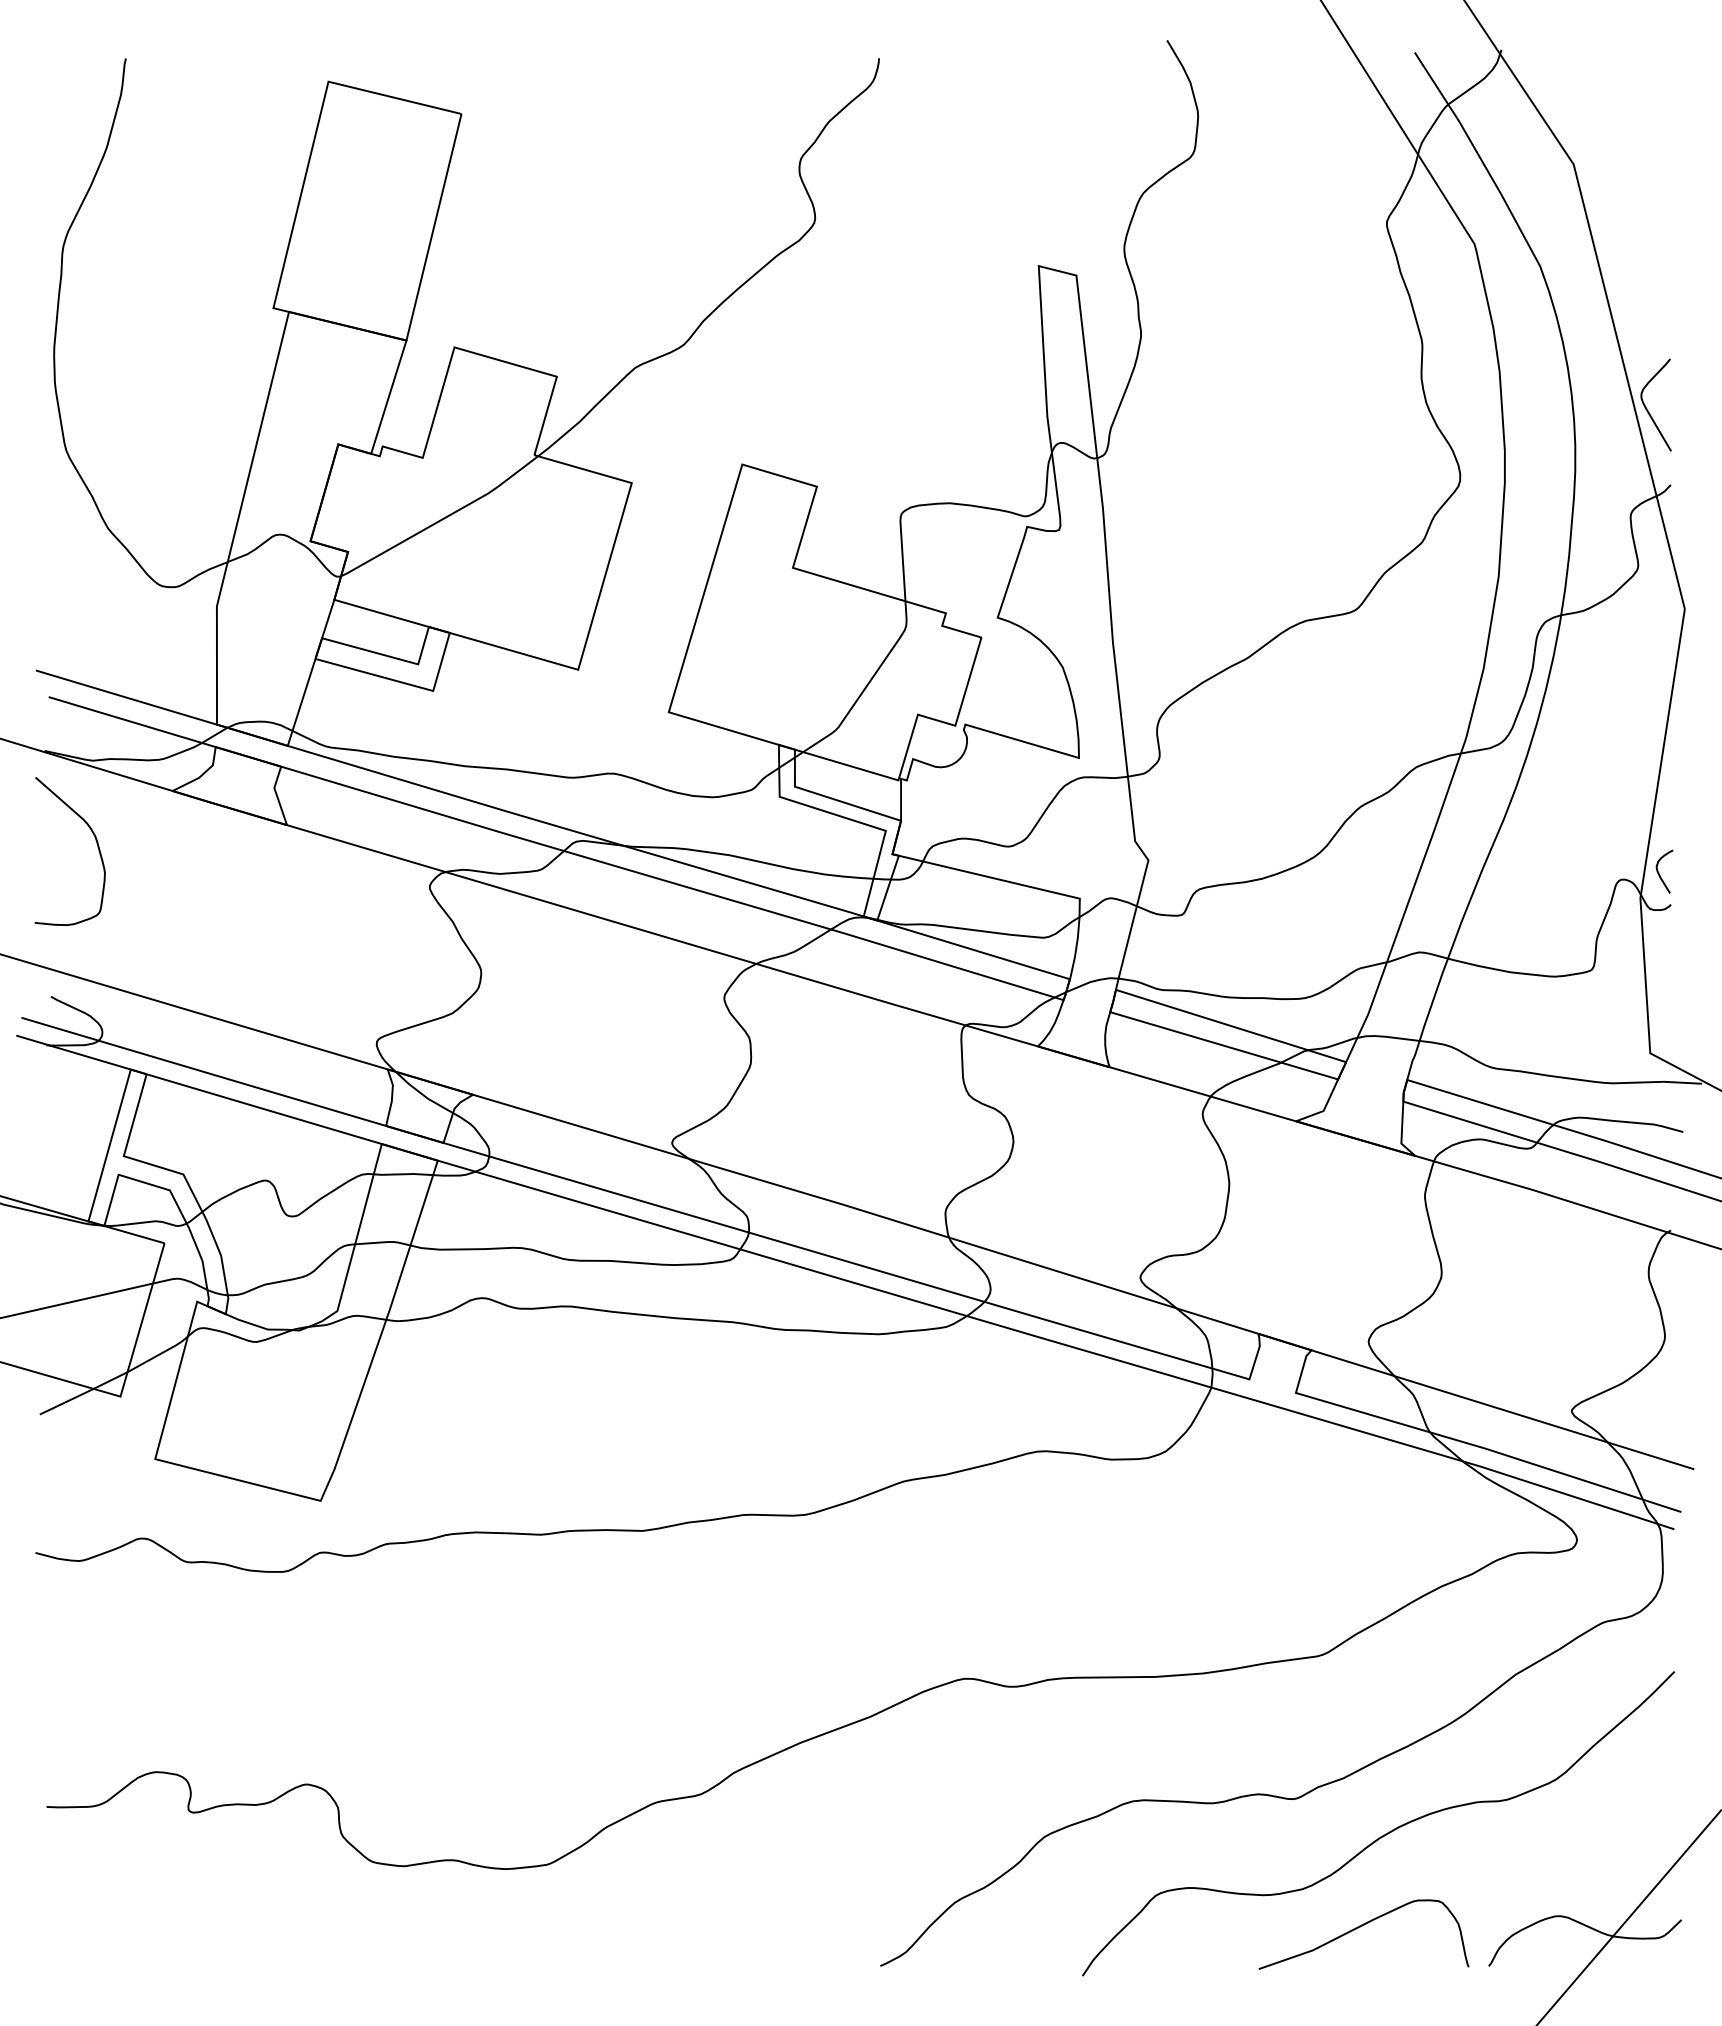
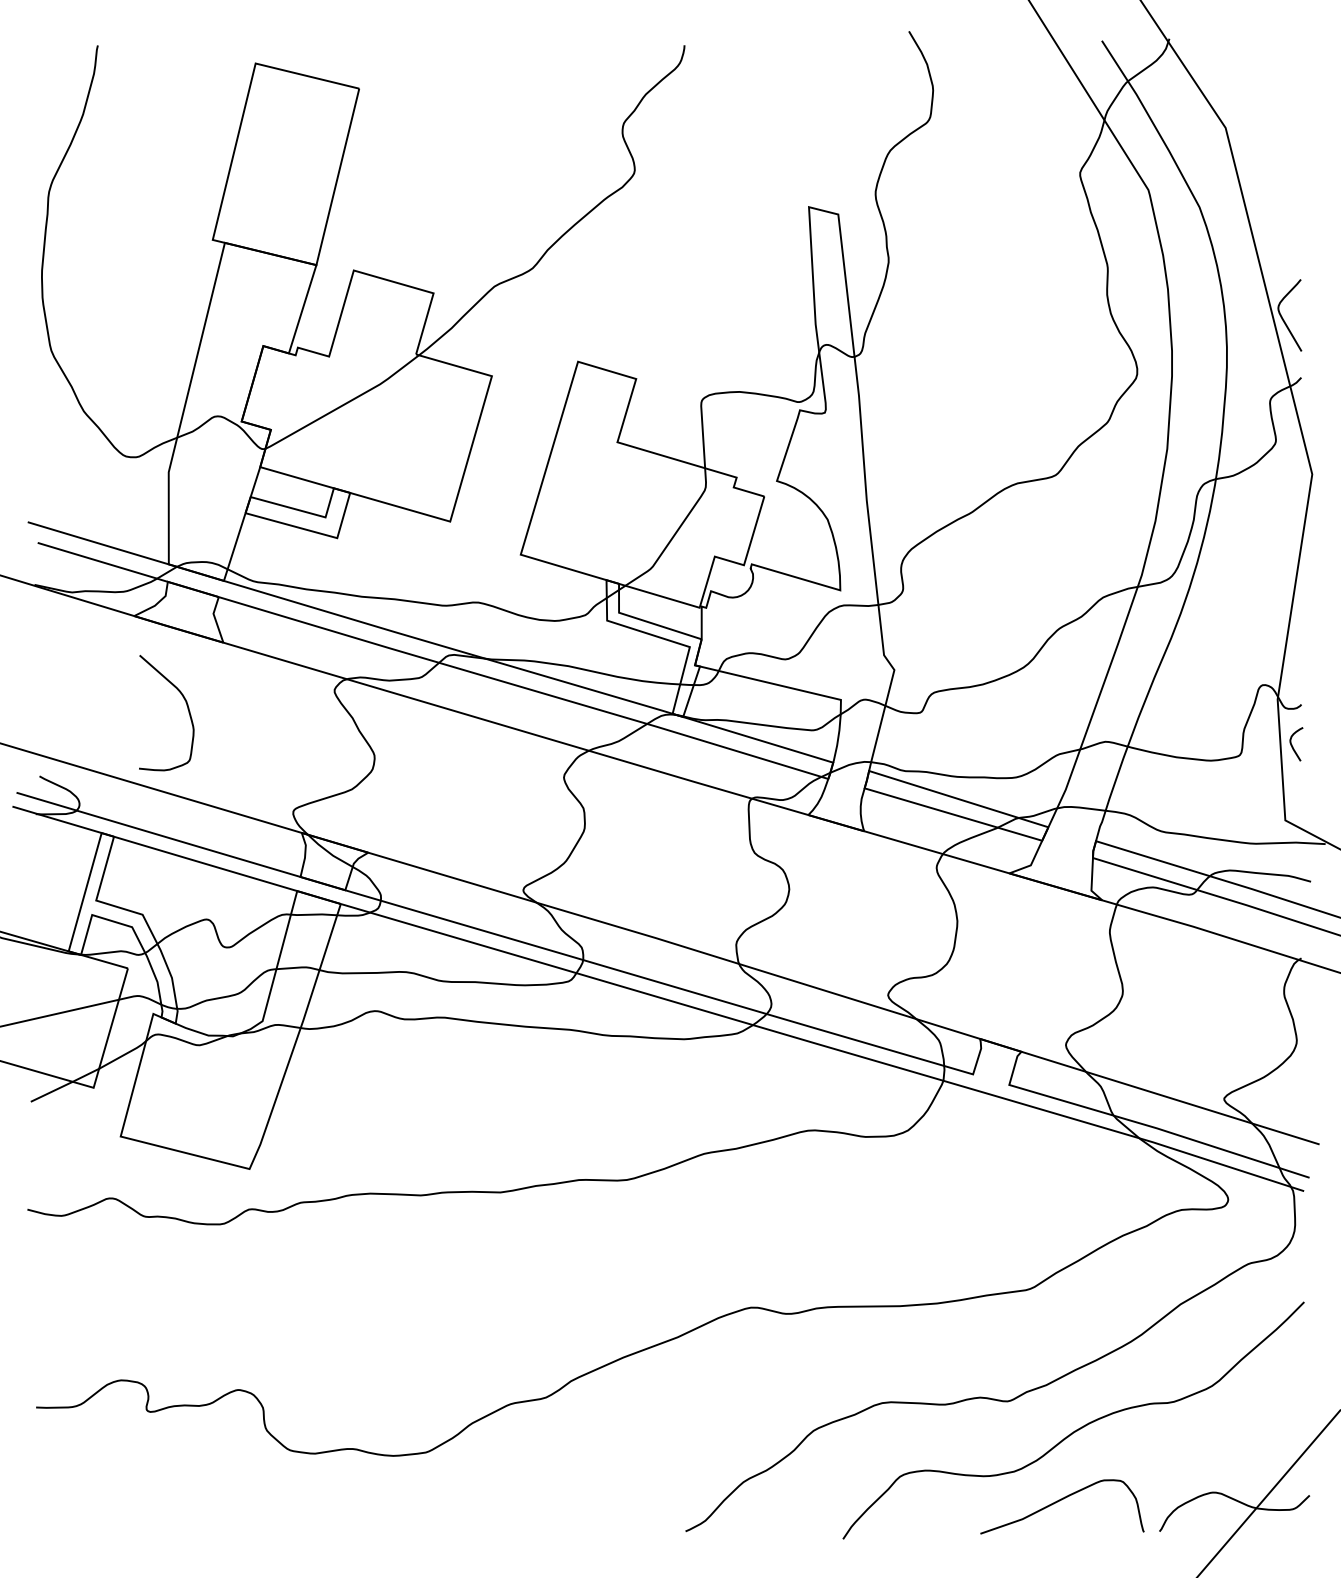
curve: (96, 843) -> (187, 706), moved
curve: (1659, 872) -> (1292, 744), moved

